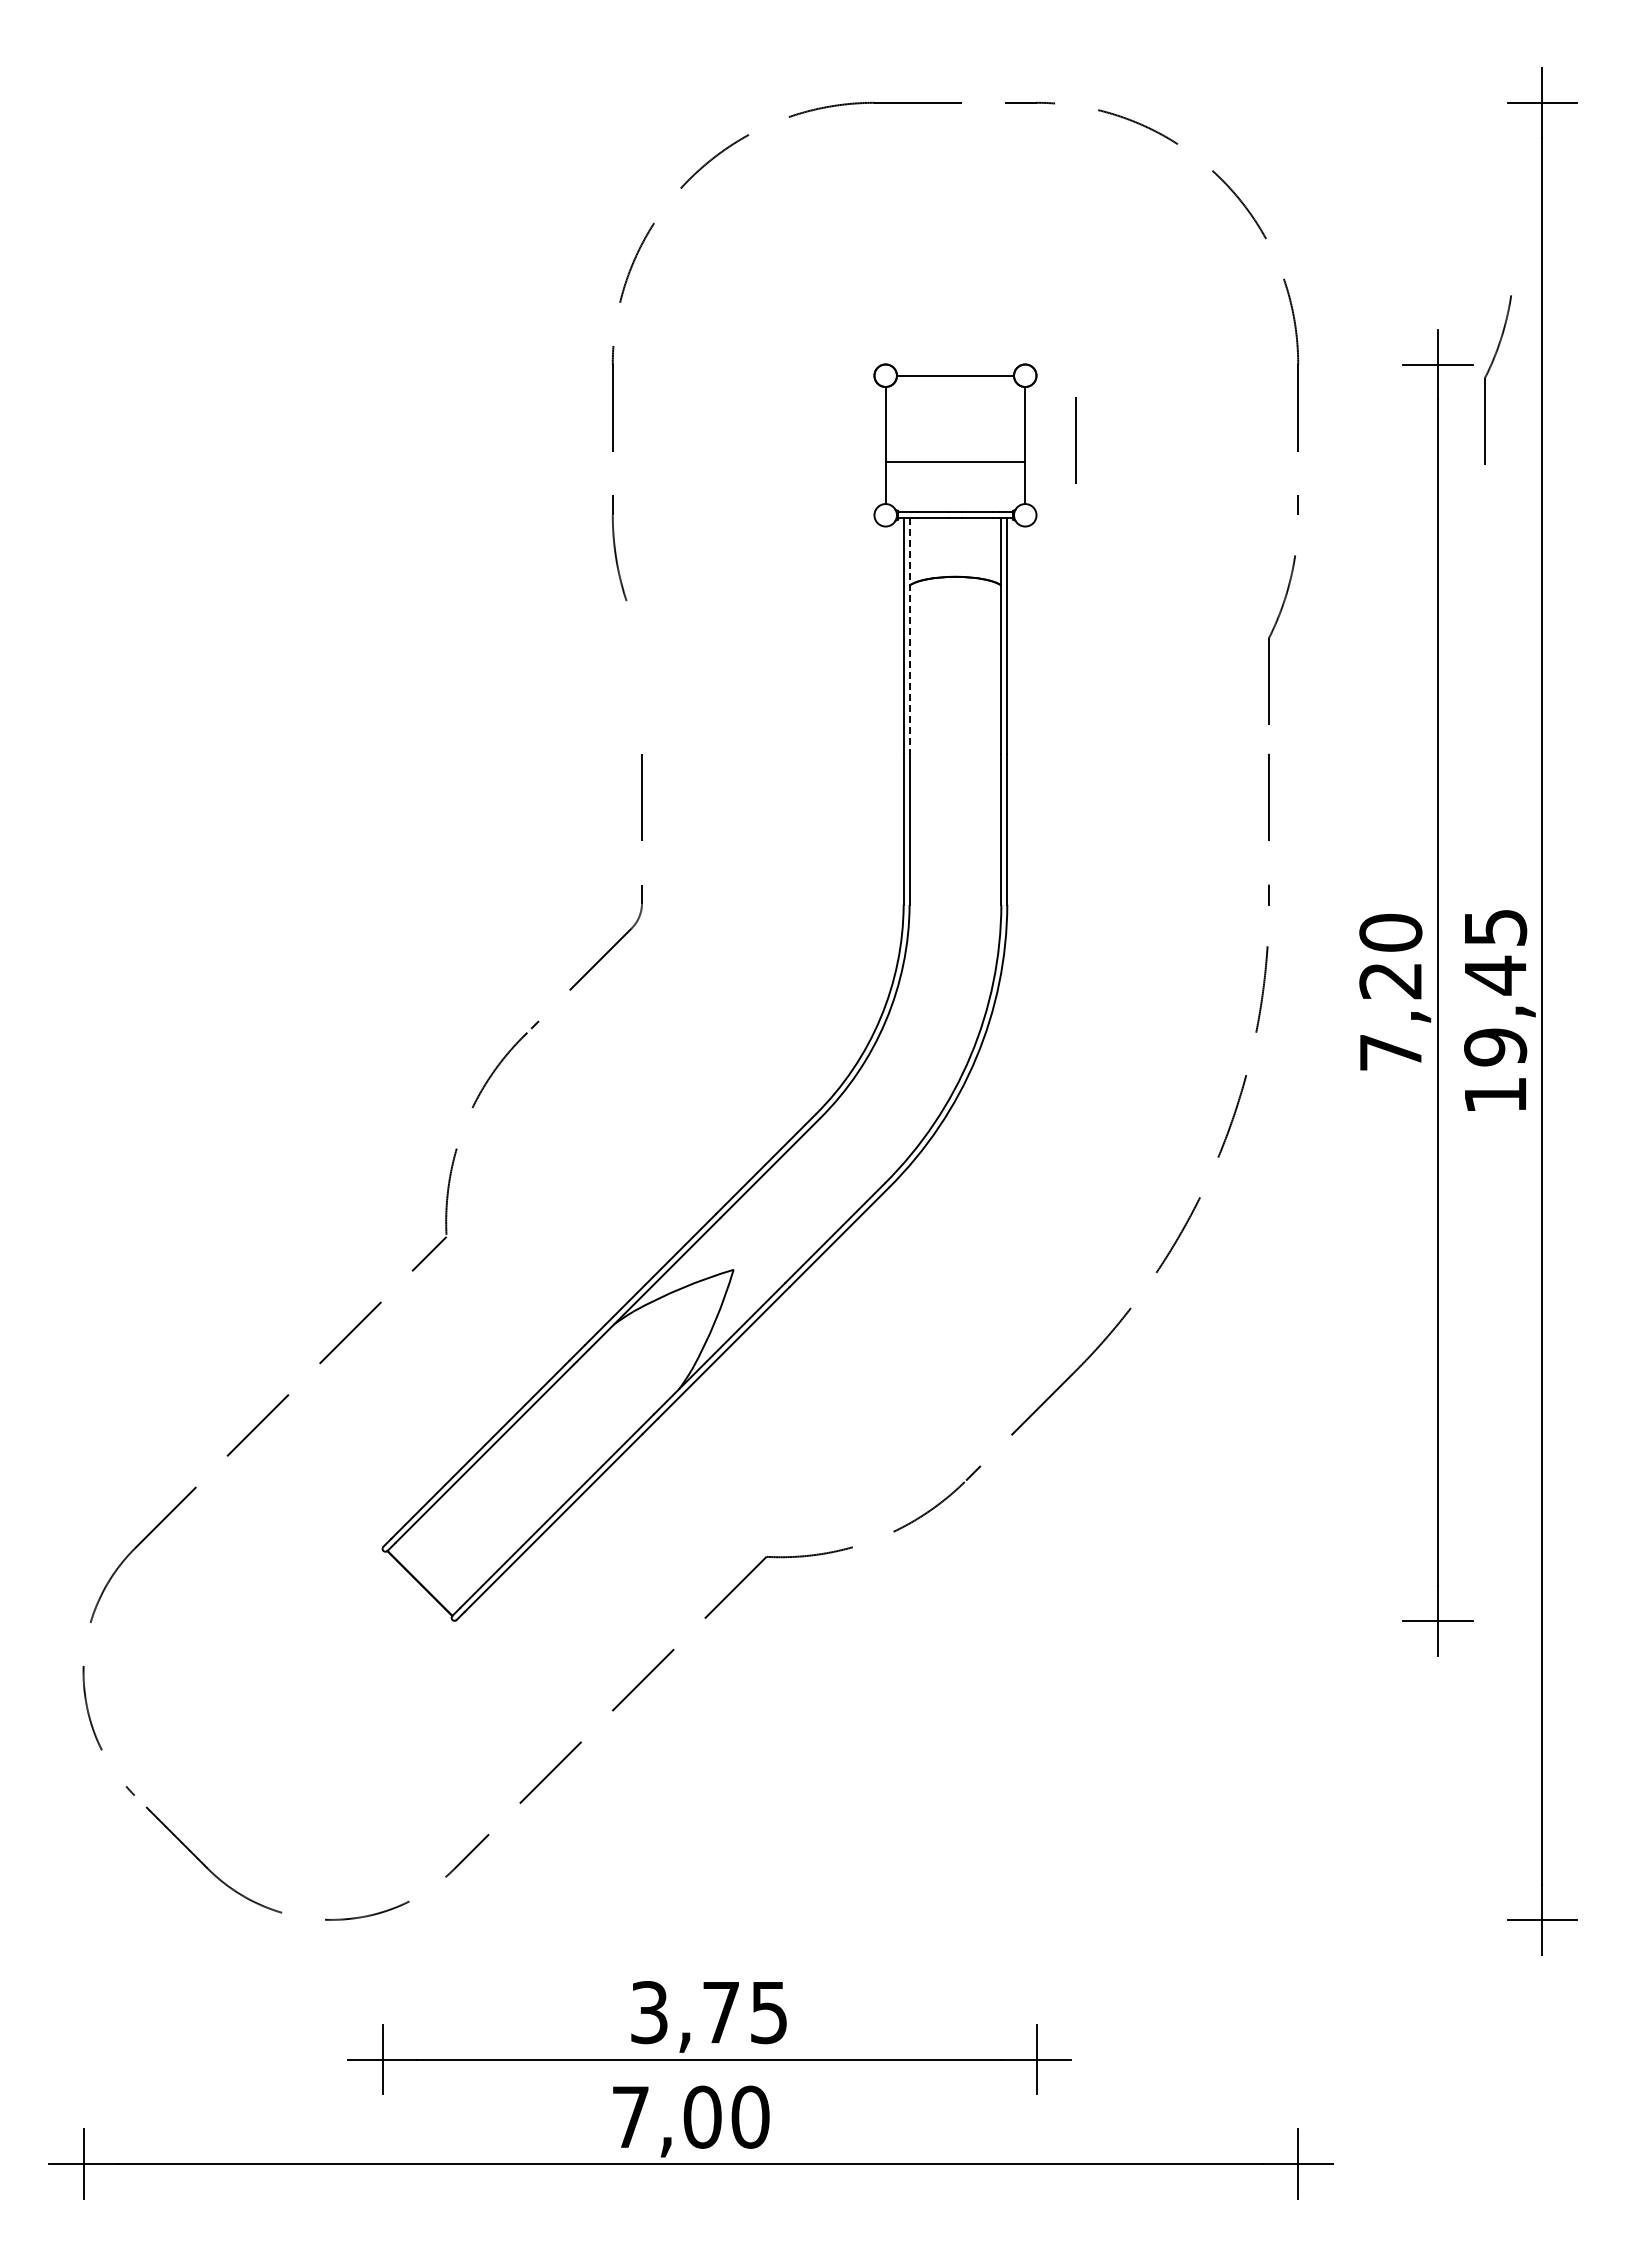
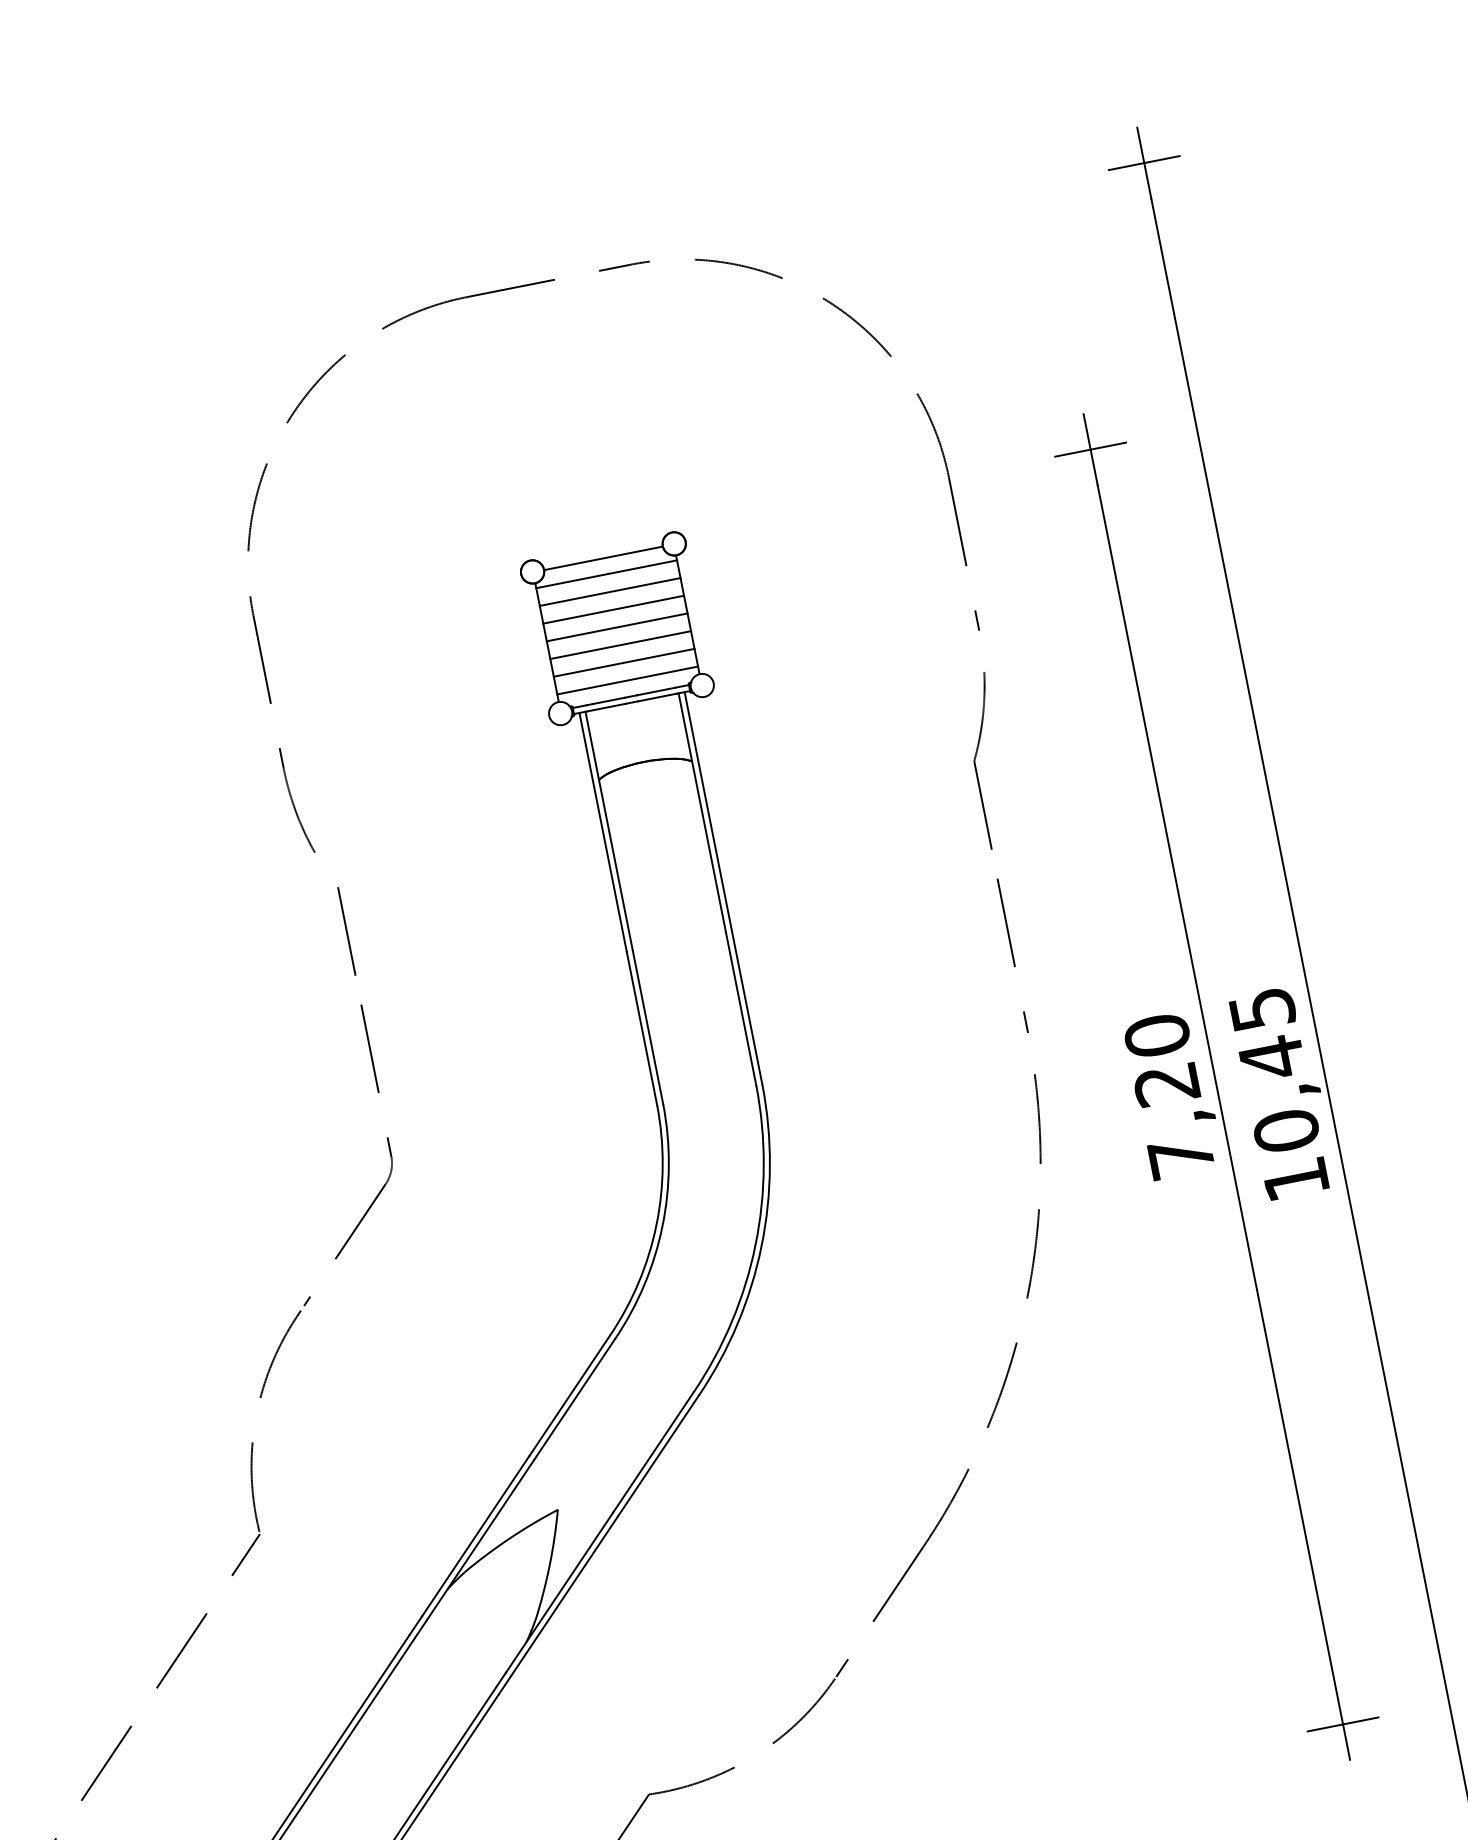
part: (1487, 375) -> (1143, 450), removed
line: (955, 391) -> (606, 573), added
line: (955, 409) -> (610, 592), added
line: (955, 426) -> (613, 609), added
line: (1075, 440) -> (346, 931), moved
line: (955, 444) -> (617, 627), added
line: (955, 479) -> (624, 663), added
line: (955, 496) -> (627, 680), added
line: (909, 636) -> (609, 831), dashed -> solid
text: (1495, 1047) -> (1286, 1131), 19,45 -> 10,45

